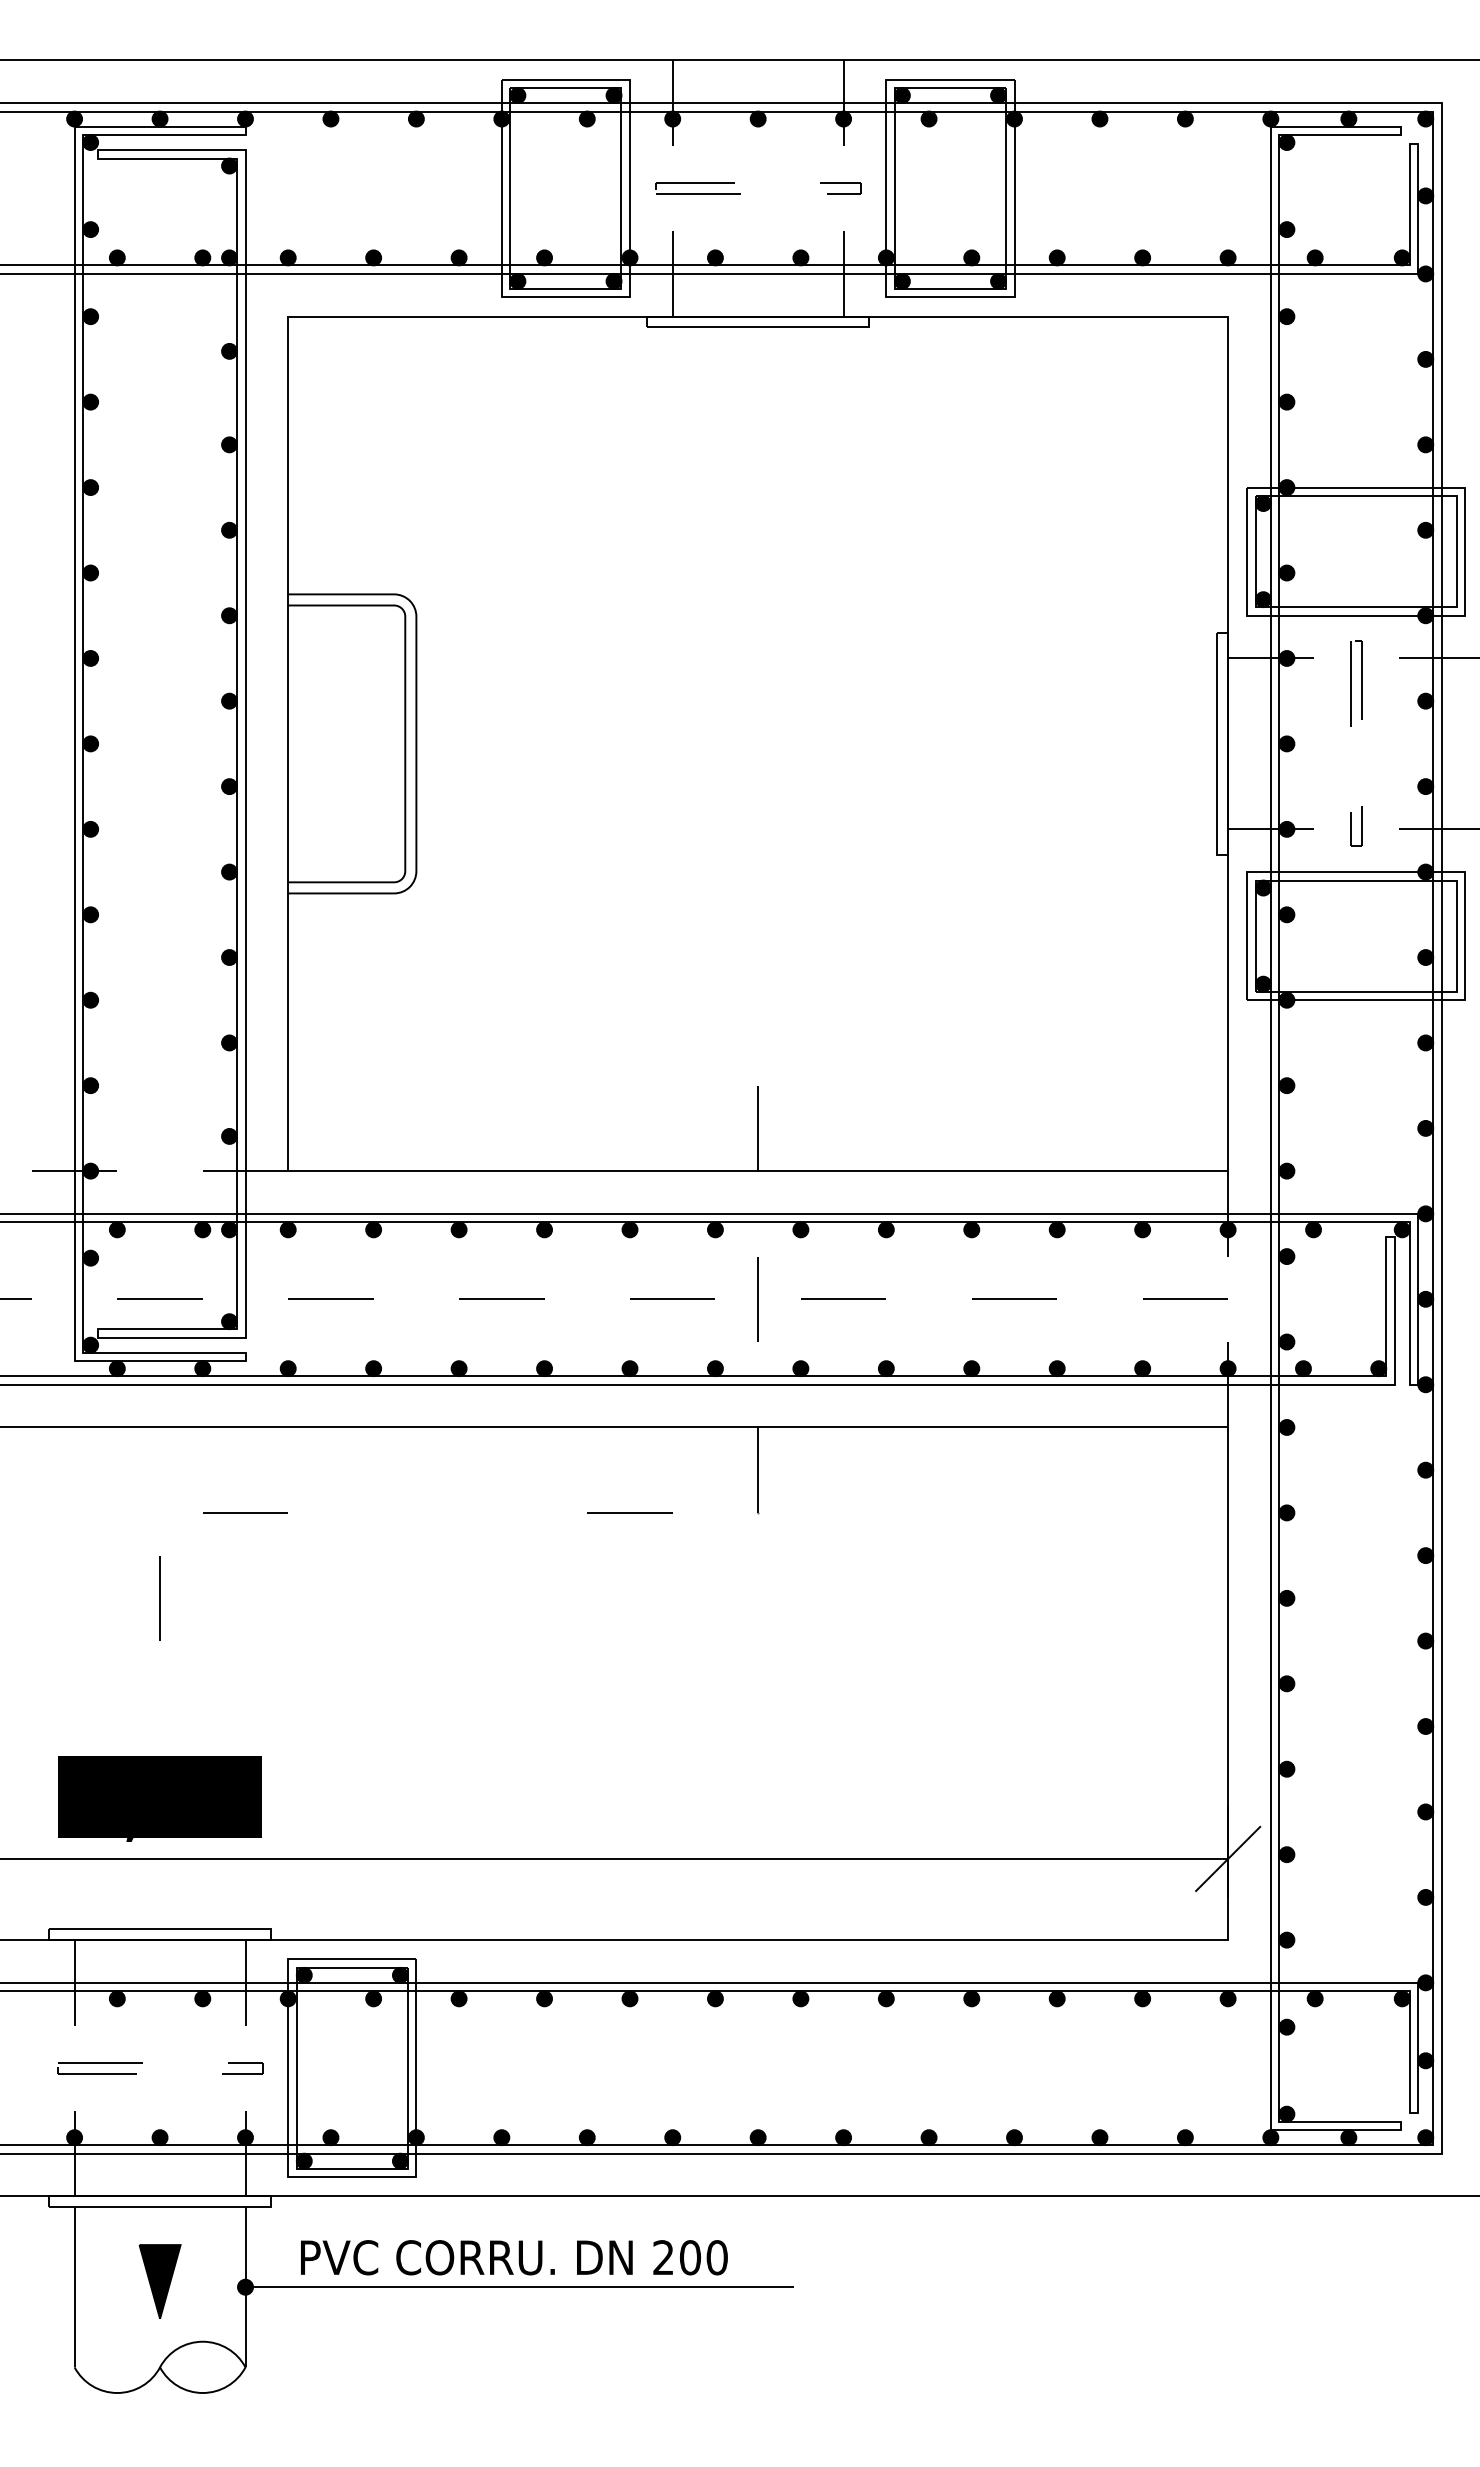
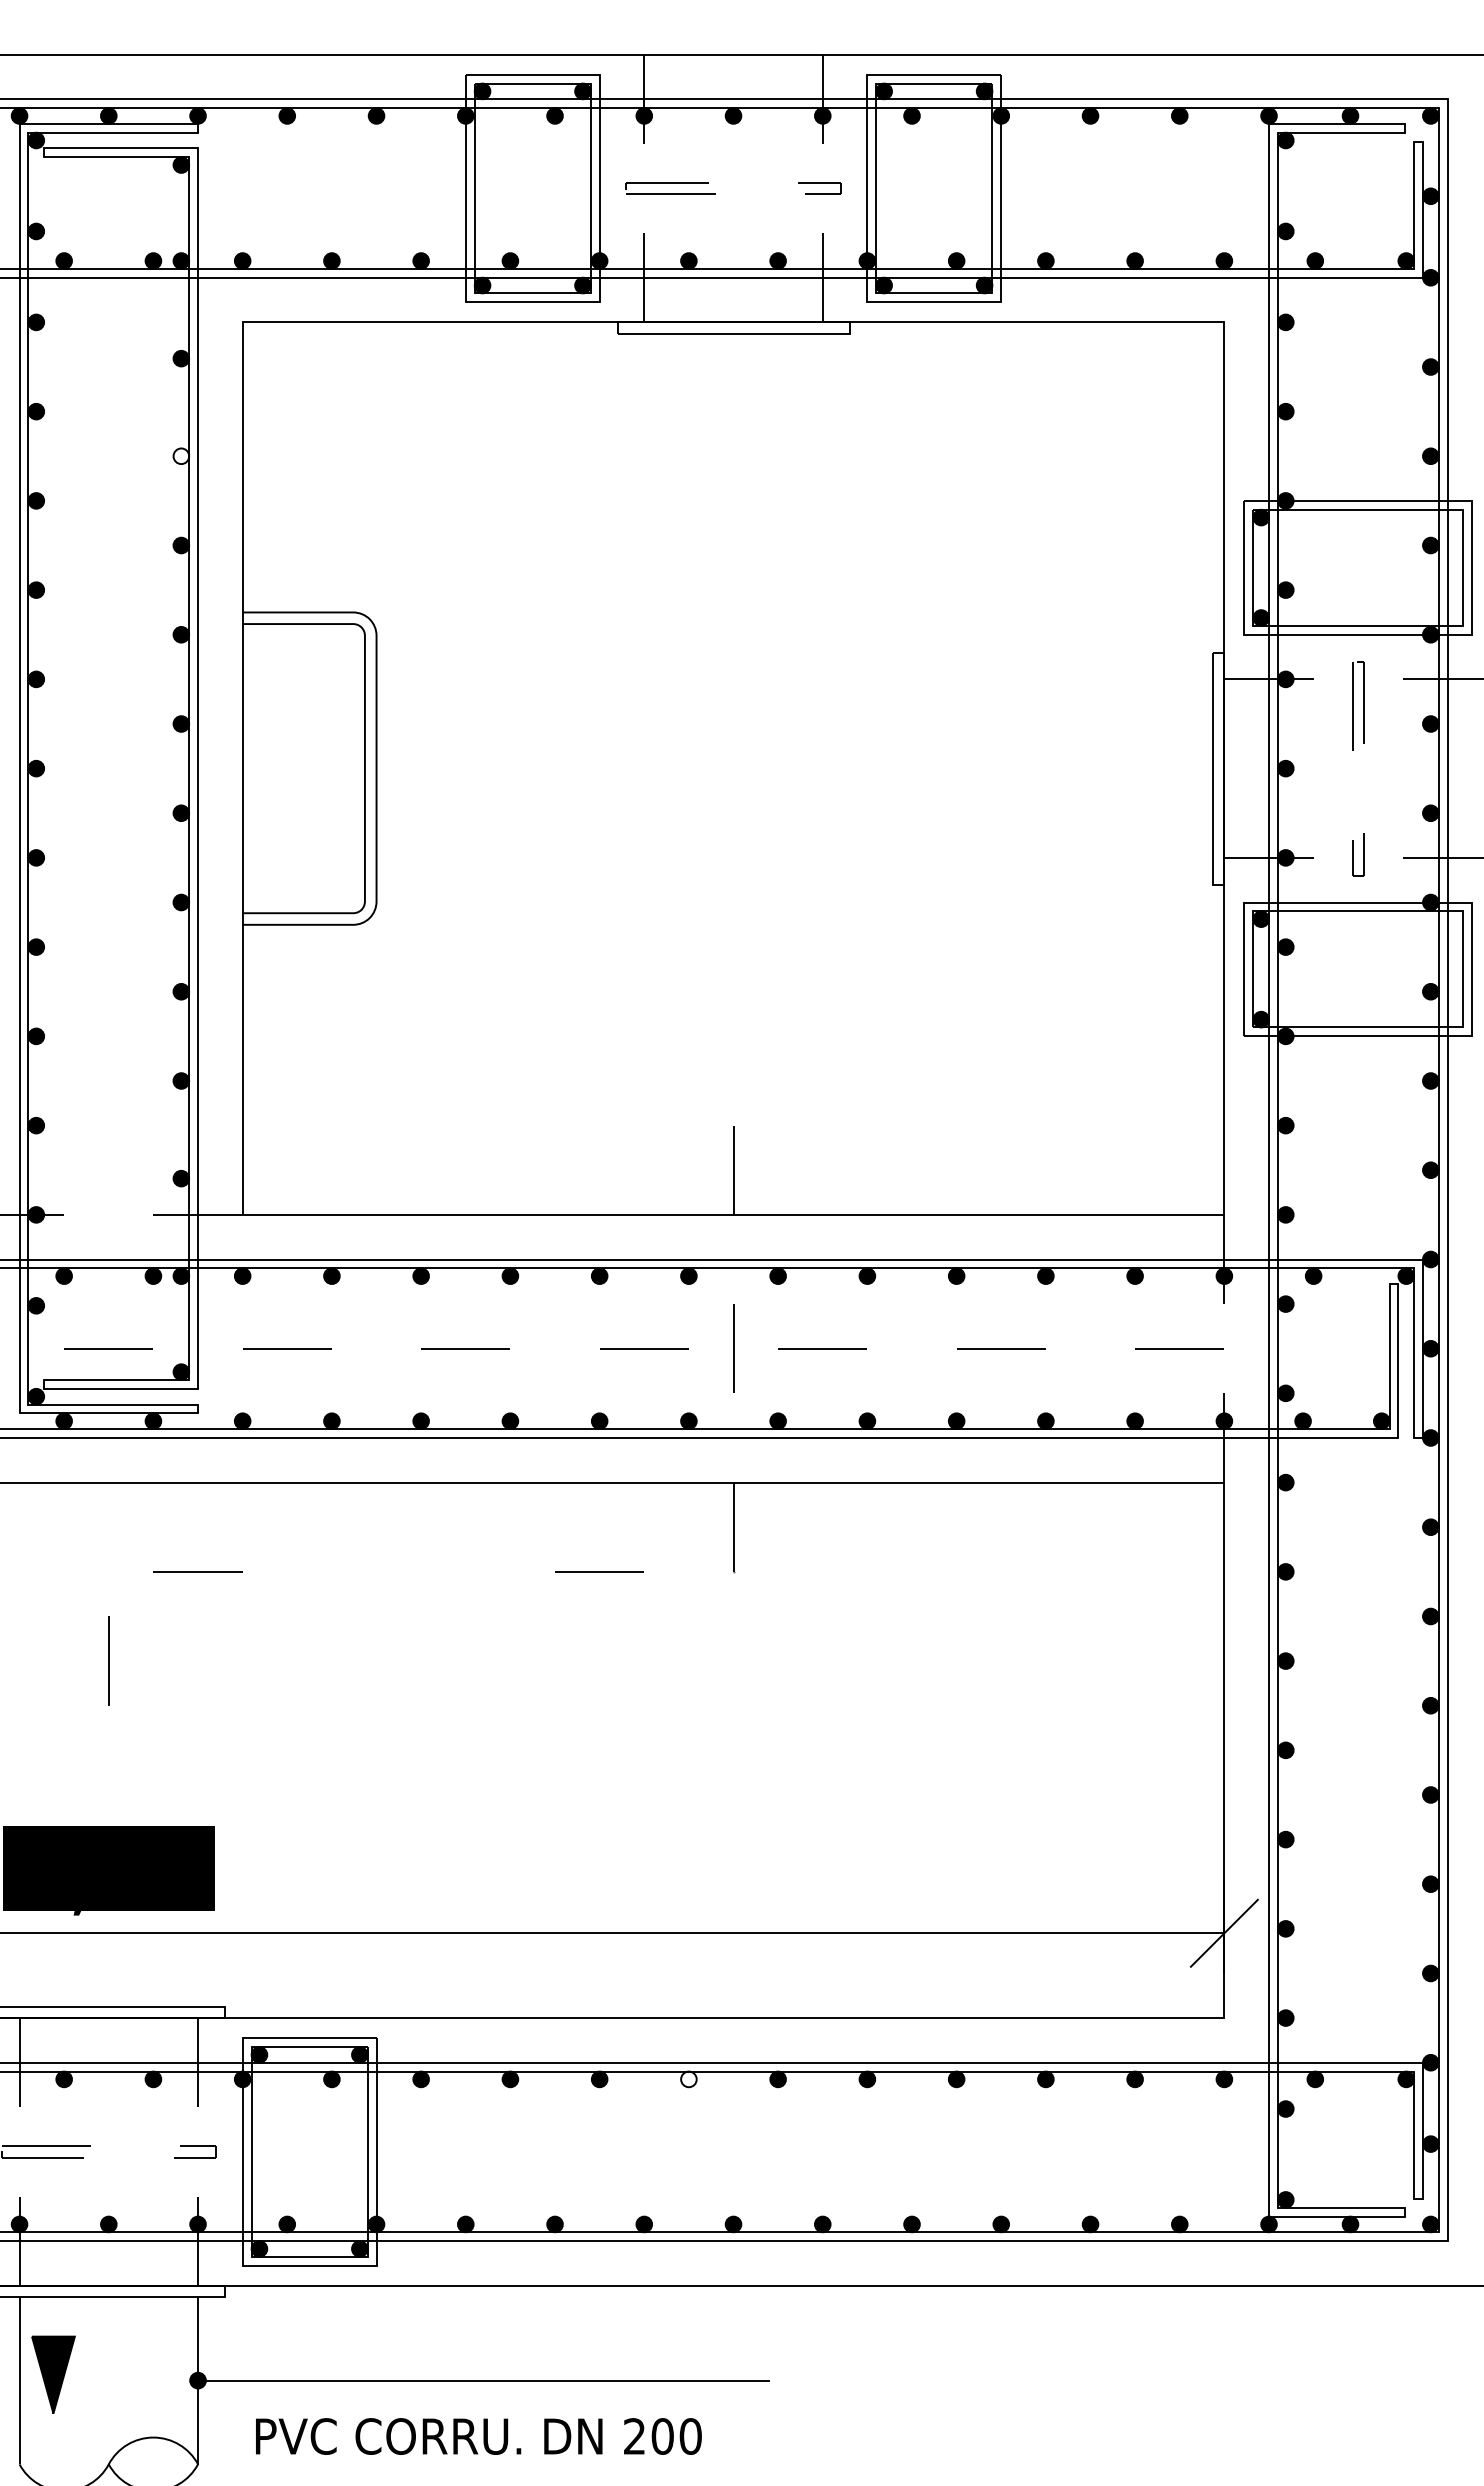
fill: (229, 444) -> (181, 455), removed
fill: (714, 1998) -> (687, 2079), removed
text: (514, 2257) -> (479, 2436), moved
part: (159, 2281) -> (52, 2374), moved

